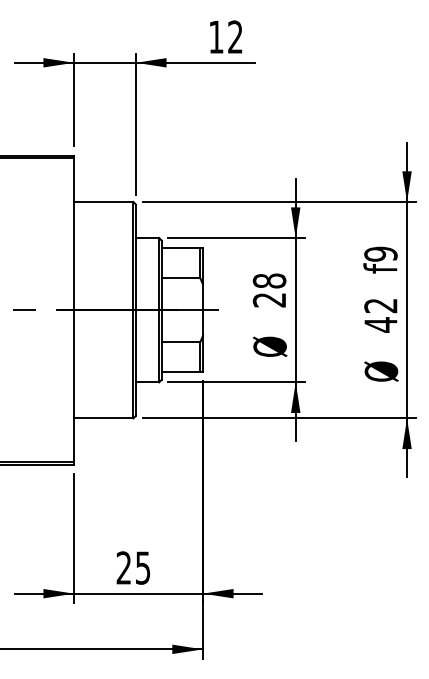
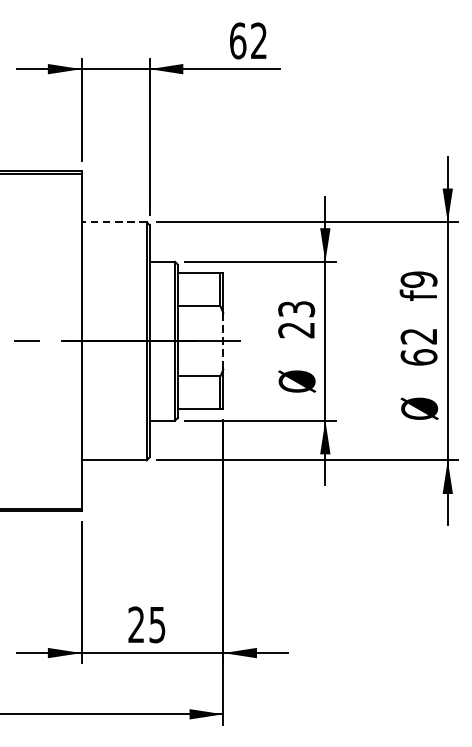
text: (216, 36) -> (238, 40), 12 -> 62
line: (103, 201) -> (113, 221), solid -> dashed
text: (269, 280) -> (296, 308), 28 -> 23
line: (202, 310) -> (222, 341), solid -> dashed
text: (380, 324) -> (418, 357), 42 -> 62

